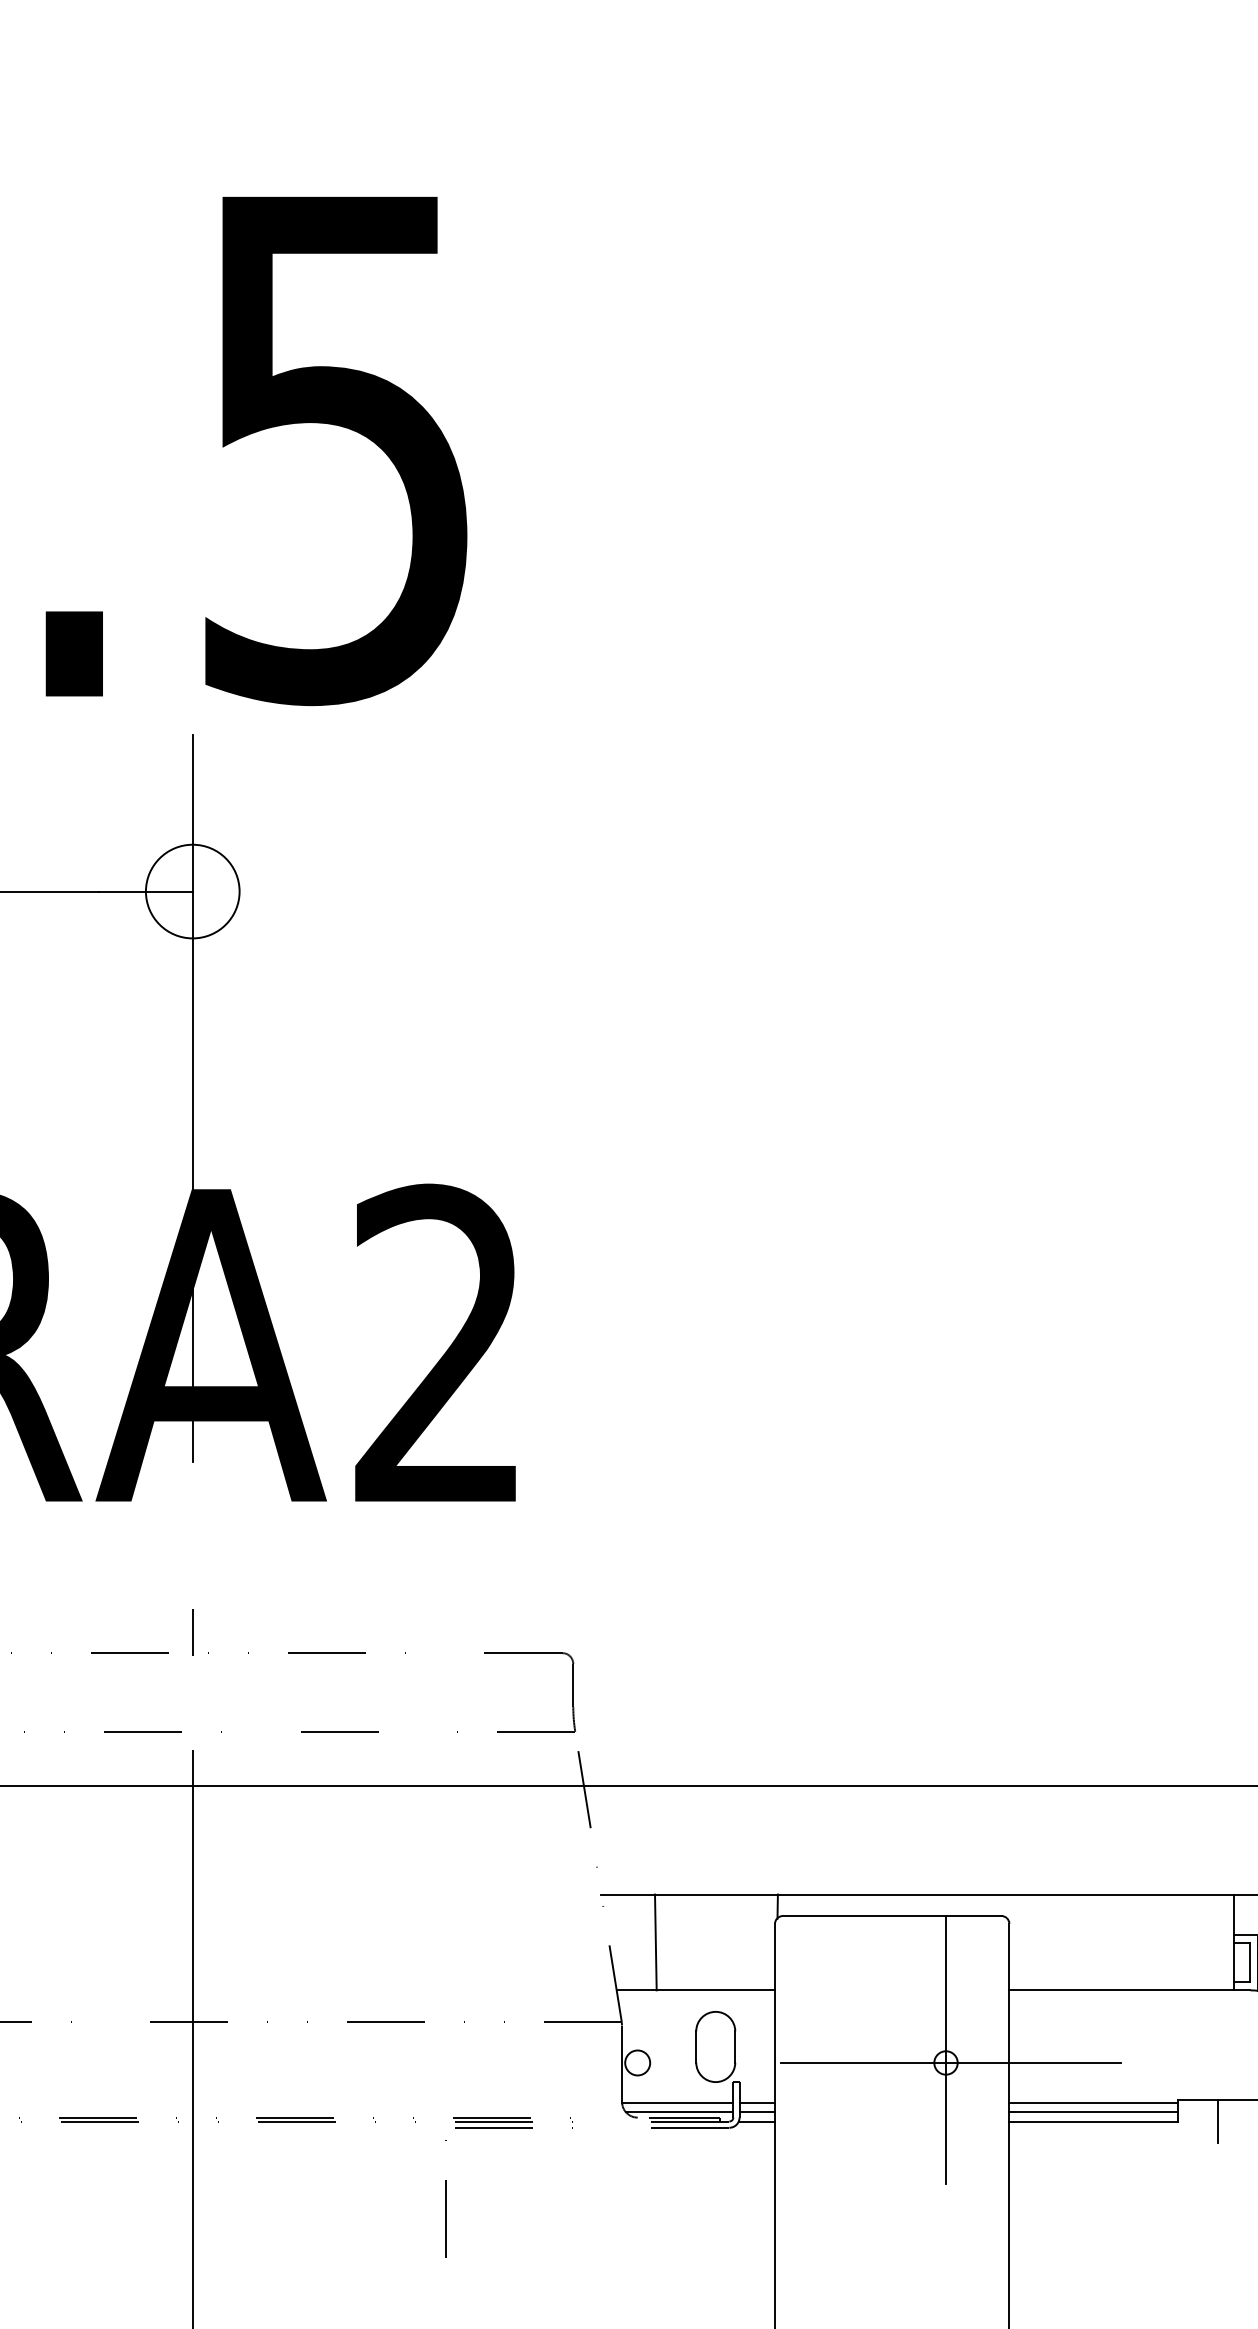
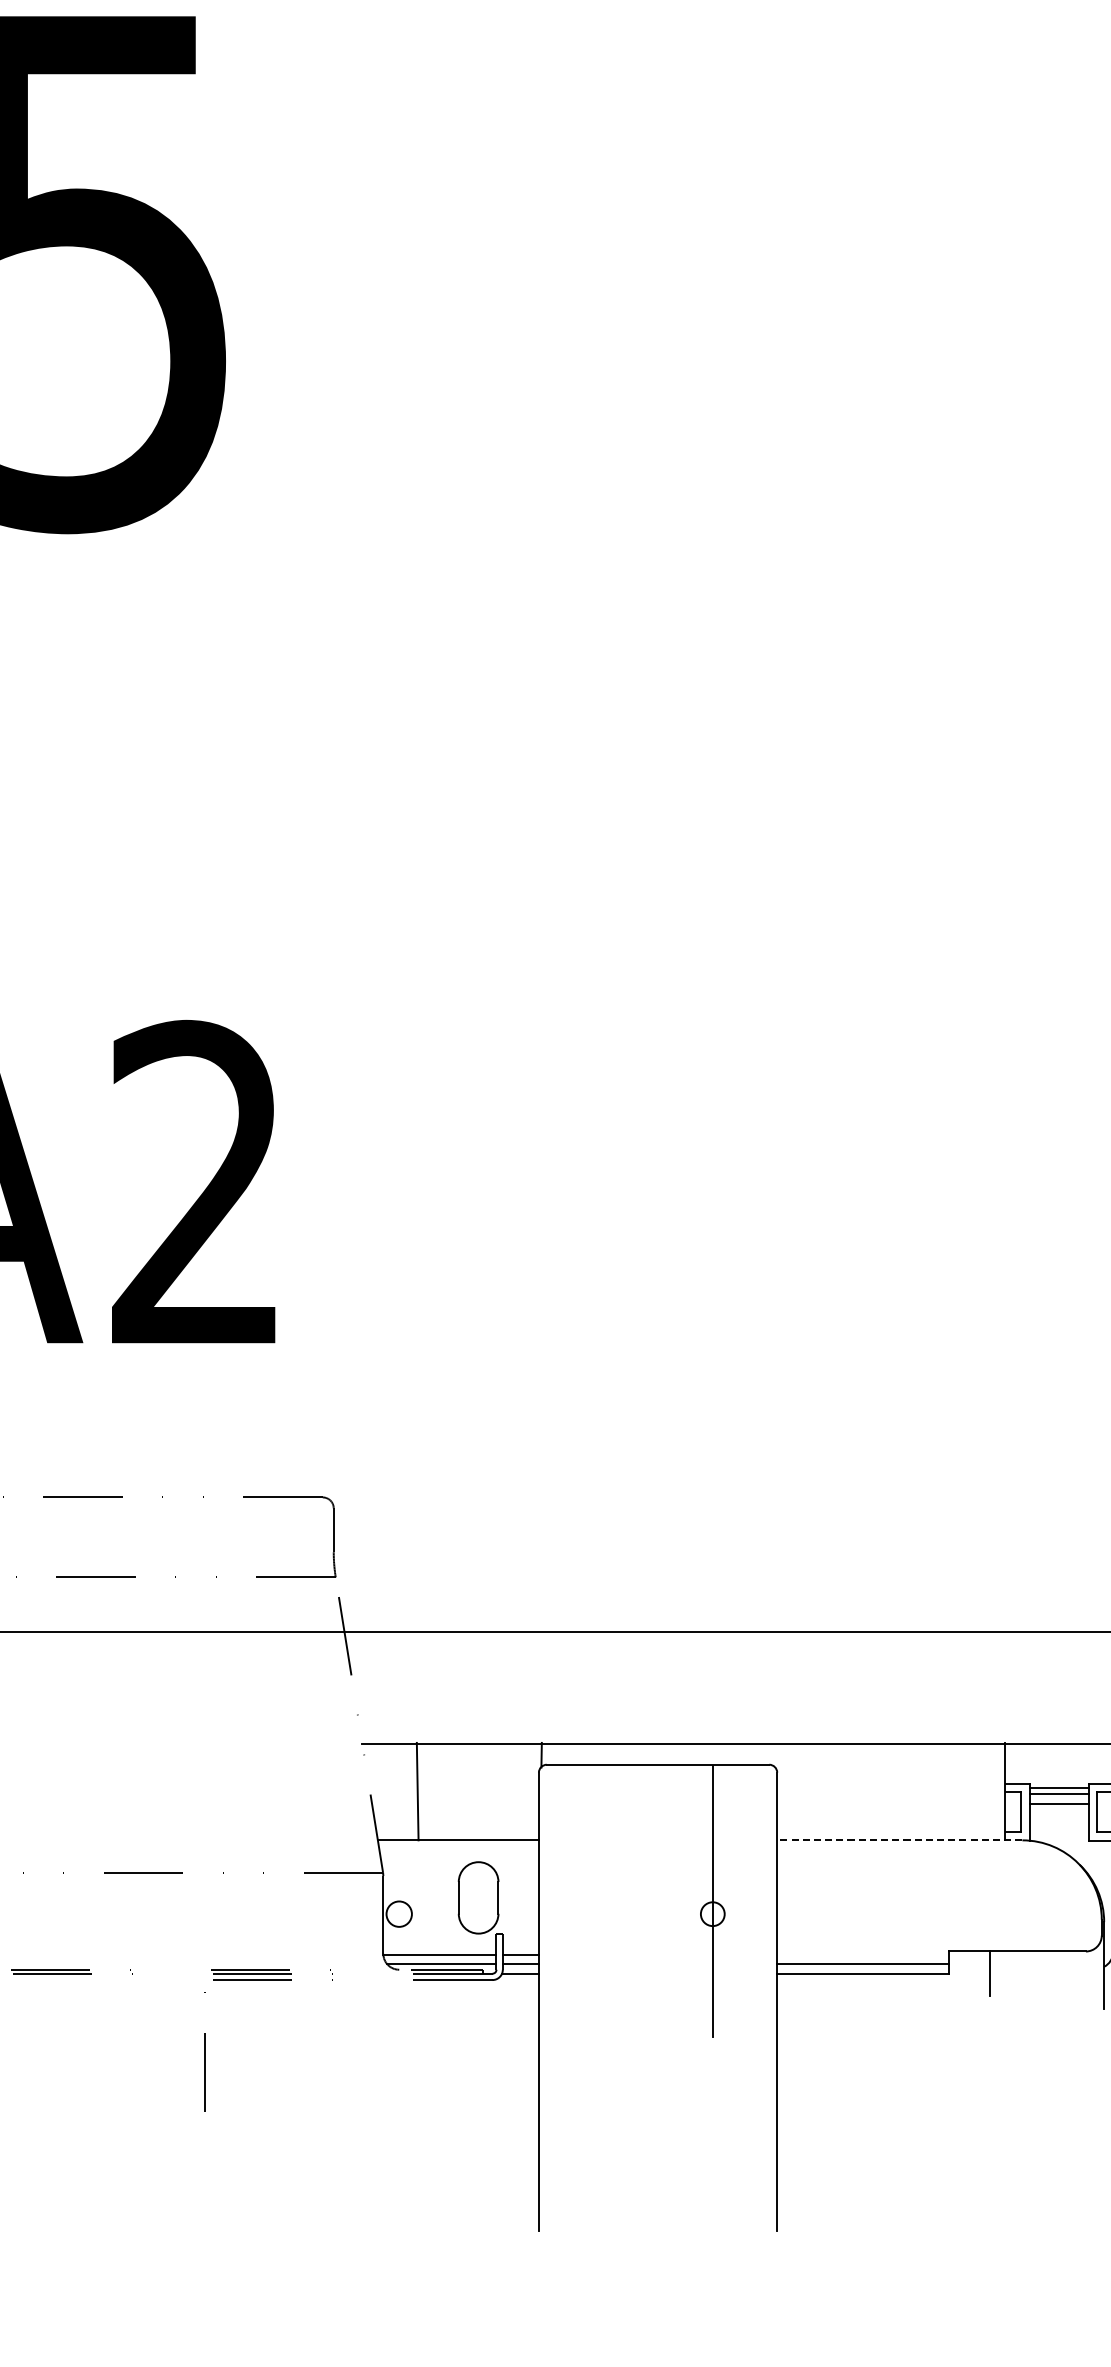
line: (1129, 1990) -> (899, 1840), solid -> dashed
line: (950, 2062) -> (717, 1913), removed
line: (1093, 2102) -> (862, 1954), removed

